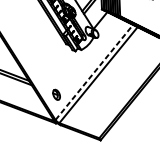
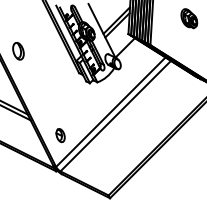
part: (16, 31) -> (18, 51), added
line: (94, 71) -> (111, 111), dashed -> solid

